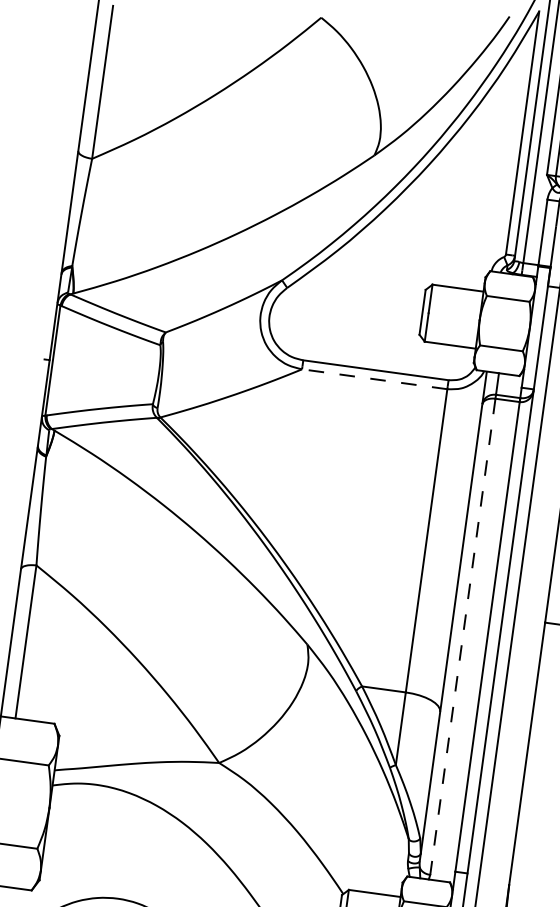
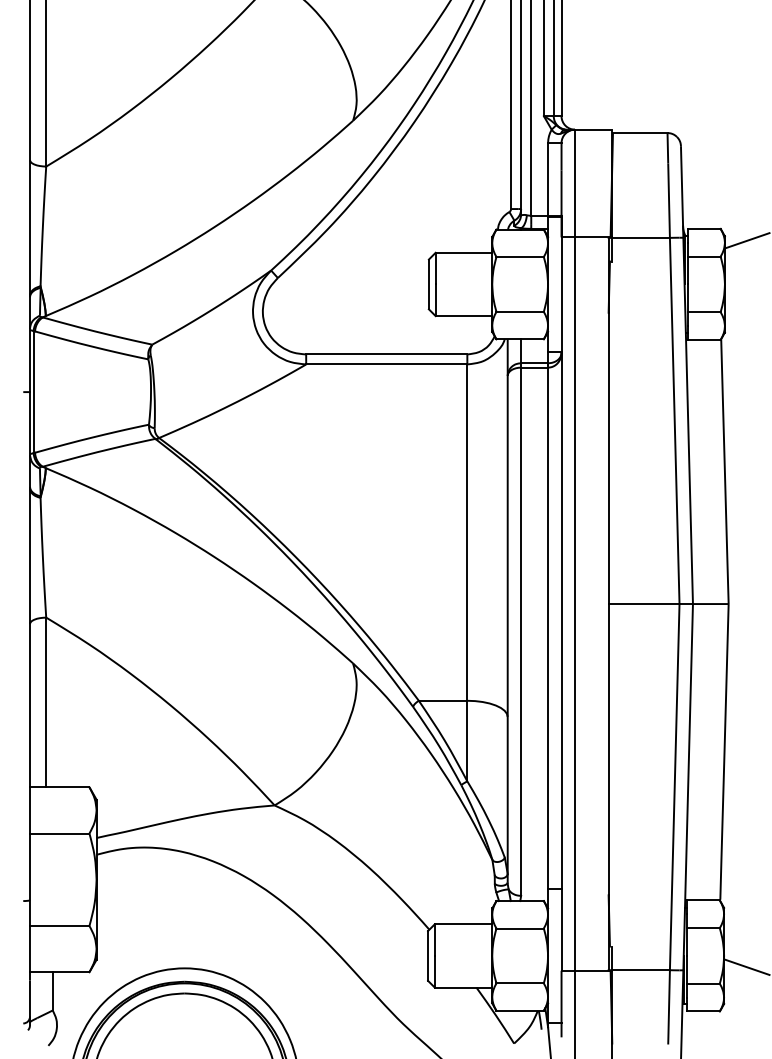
line: (374, 379) -> (386, 364), dashed -> solid
line: (463, 637) -> (521, 632), dashed -> solid

